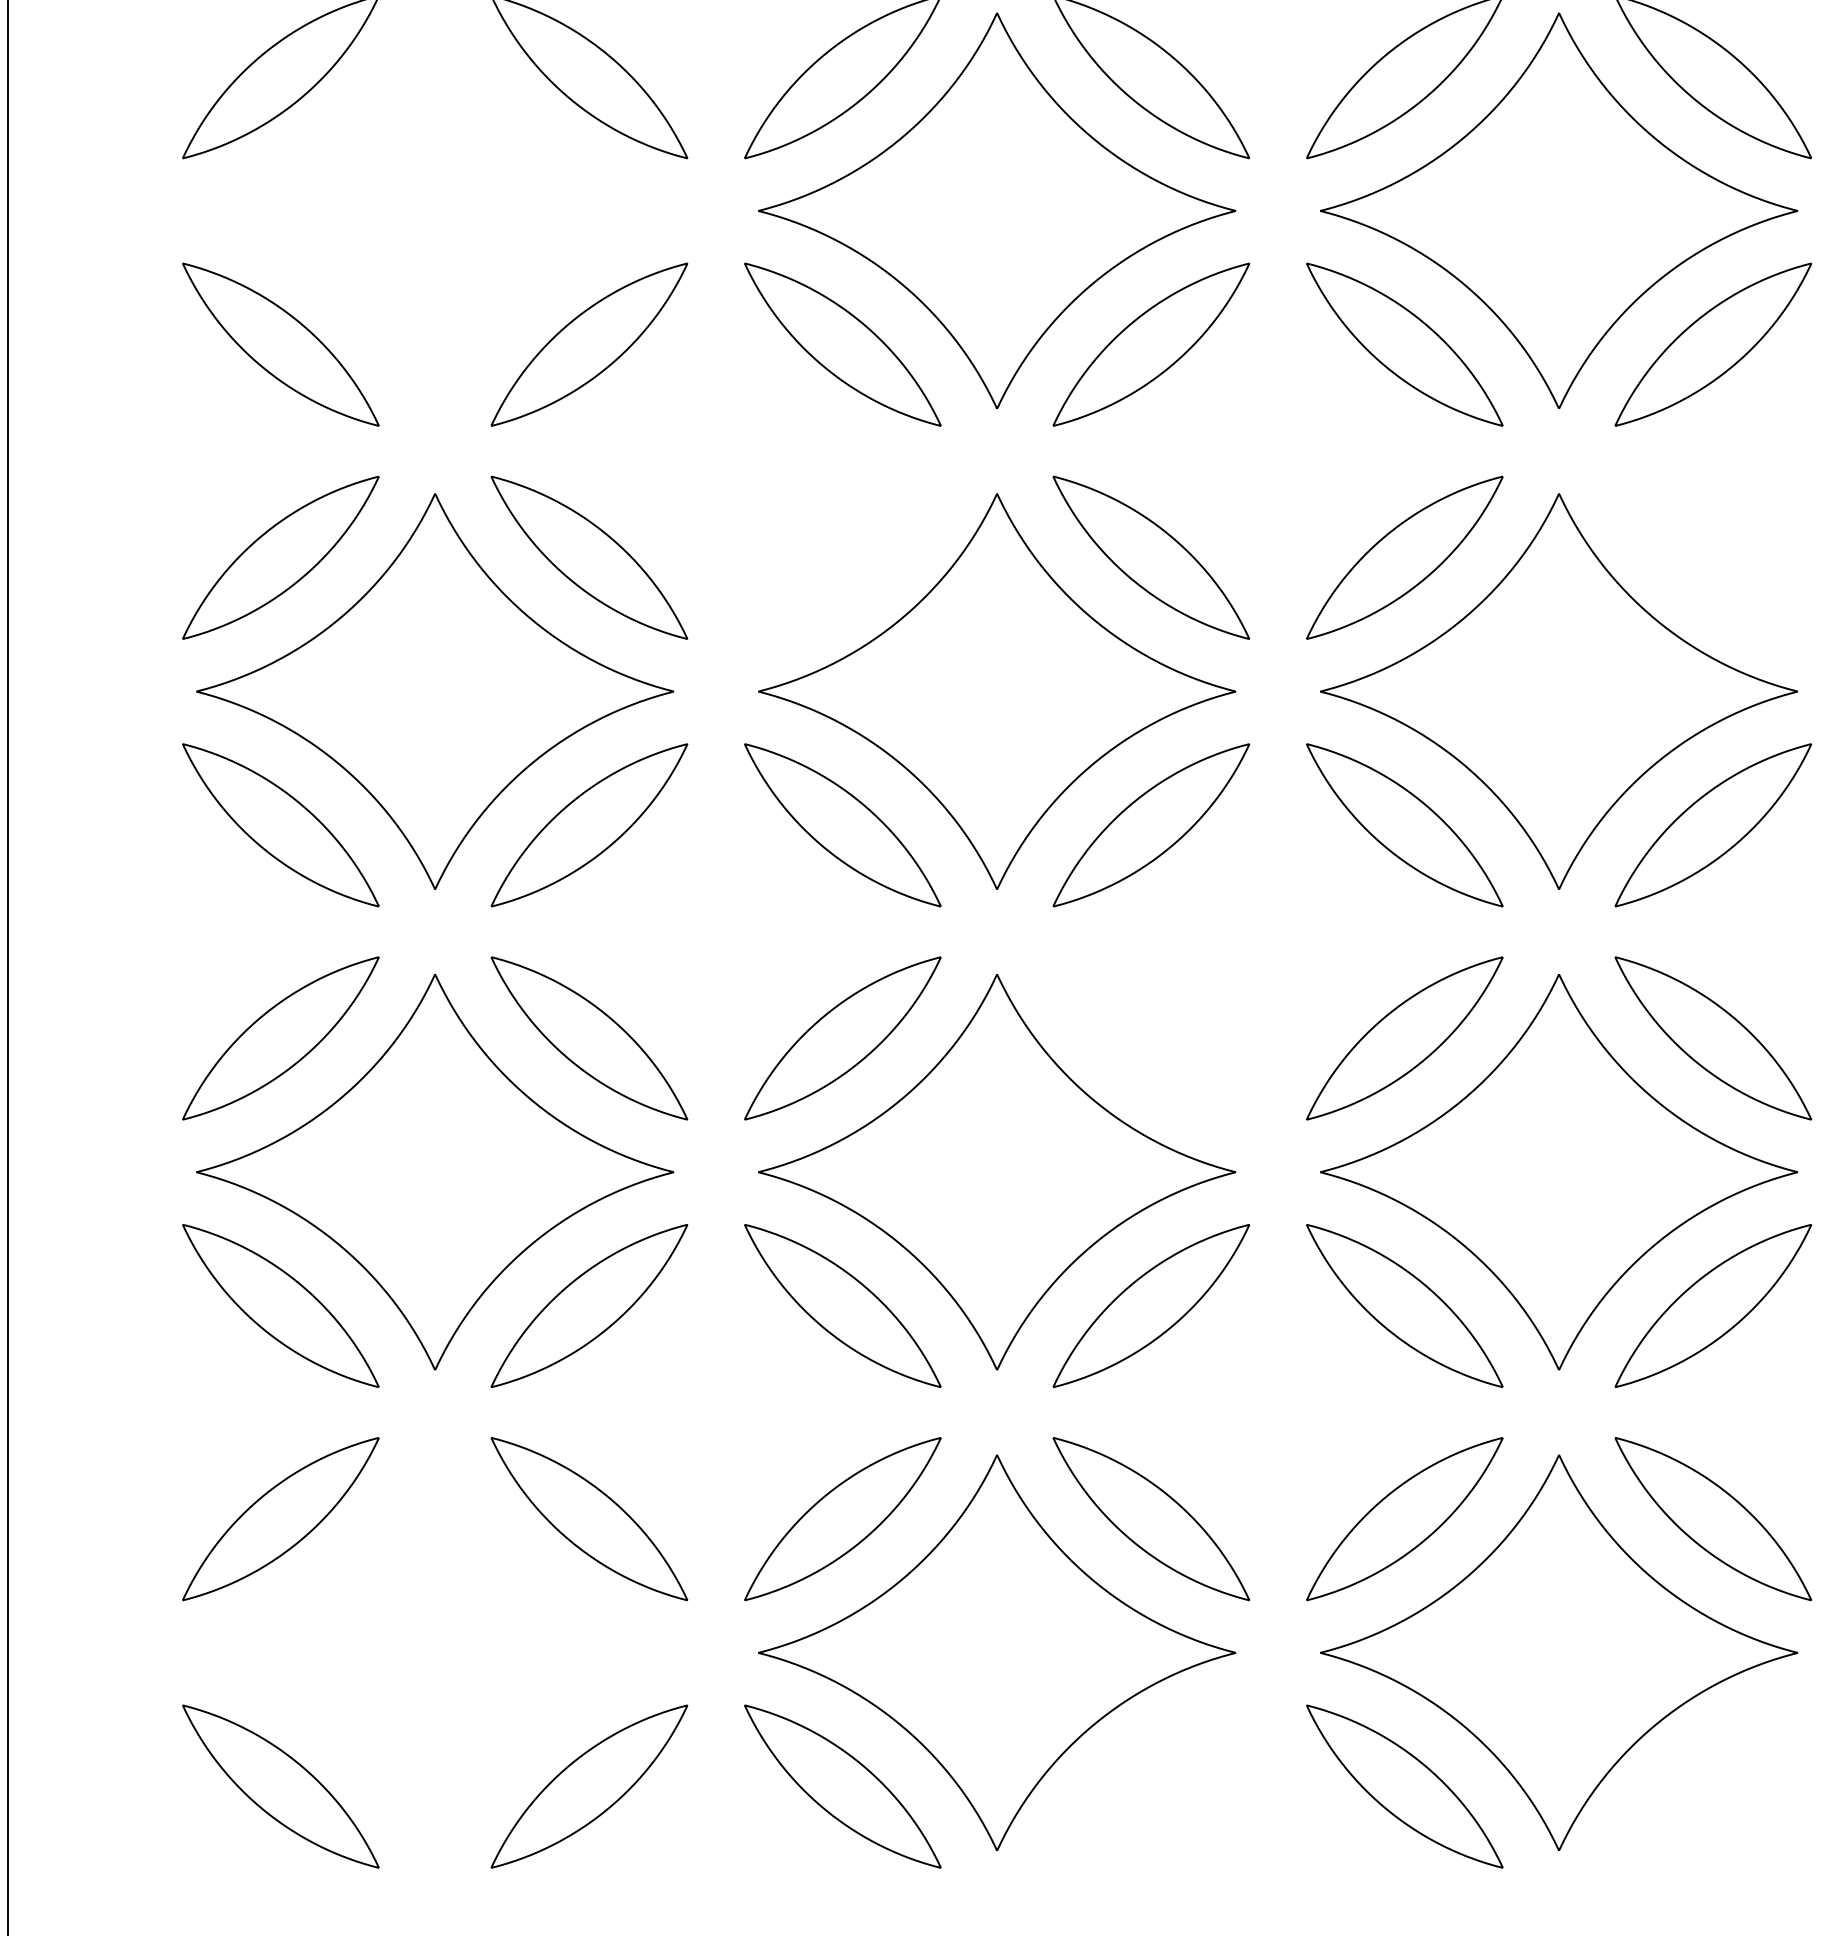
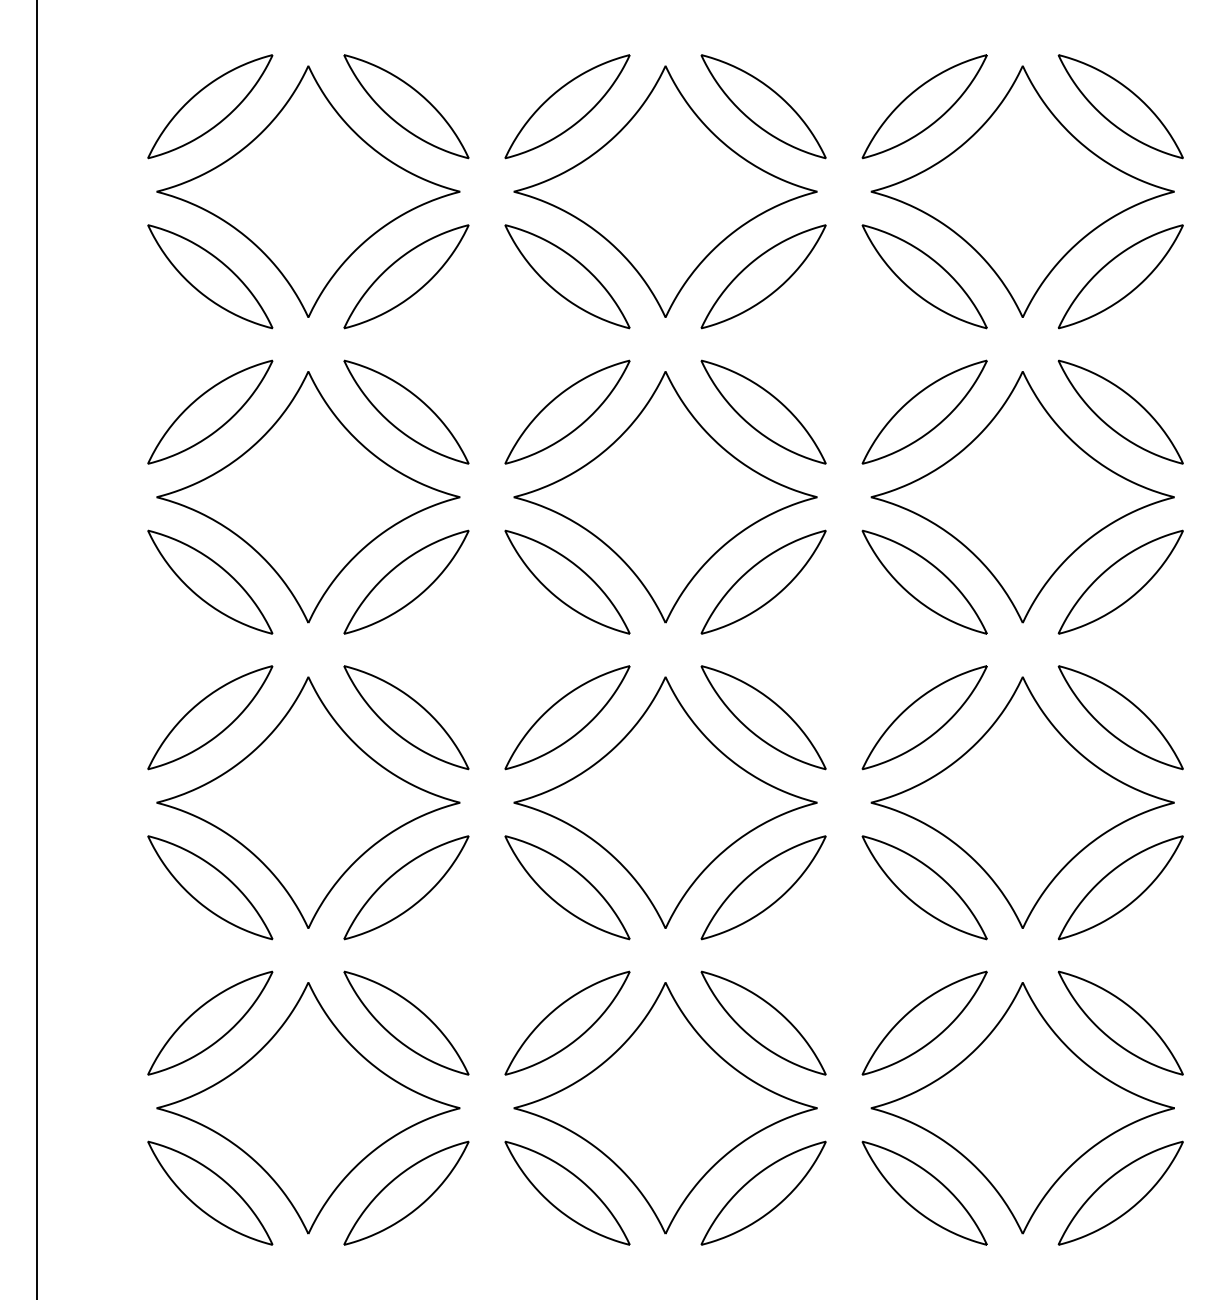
part: (435, 210) -> (308, 191), added
part: (842, 556) -> (567, 411), added
part: (1712, 556) -> (1120, 411), added
part: (1151, 1038) -> (763, 717), added
part: (435, 1653) -> (308, 1108), added
part: (1151, 1785) -> (763, 1192), added
part: (1712, 1785) -> (1120, 1192), added

